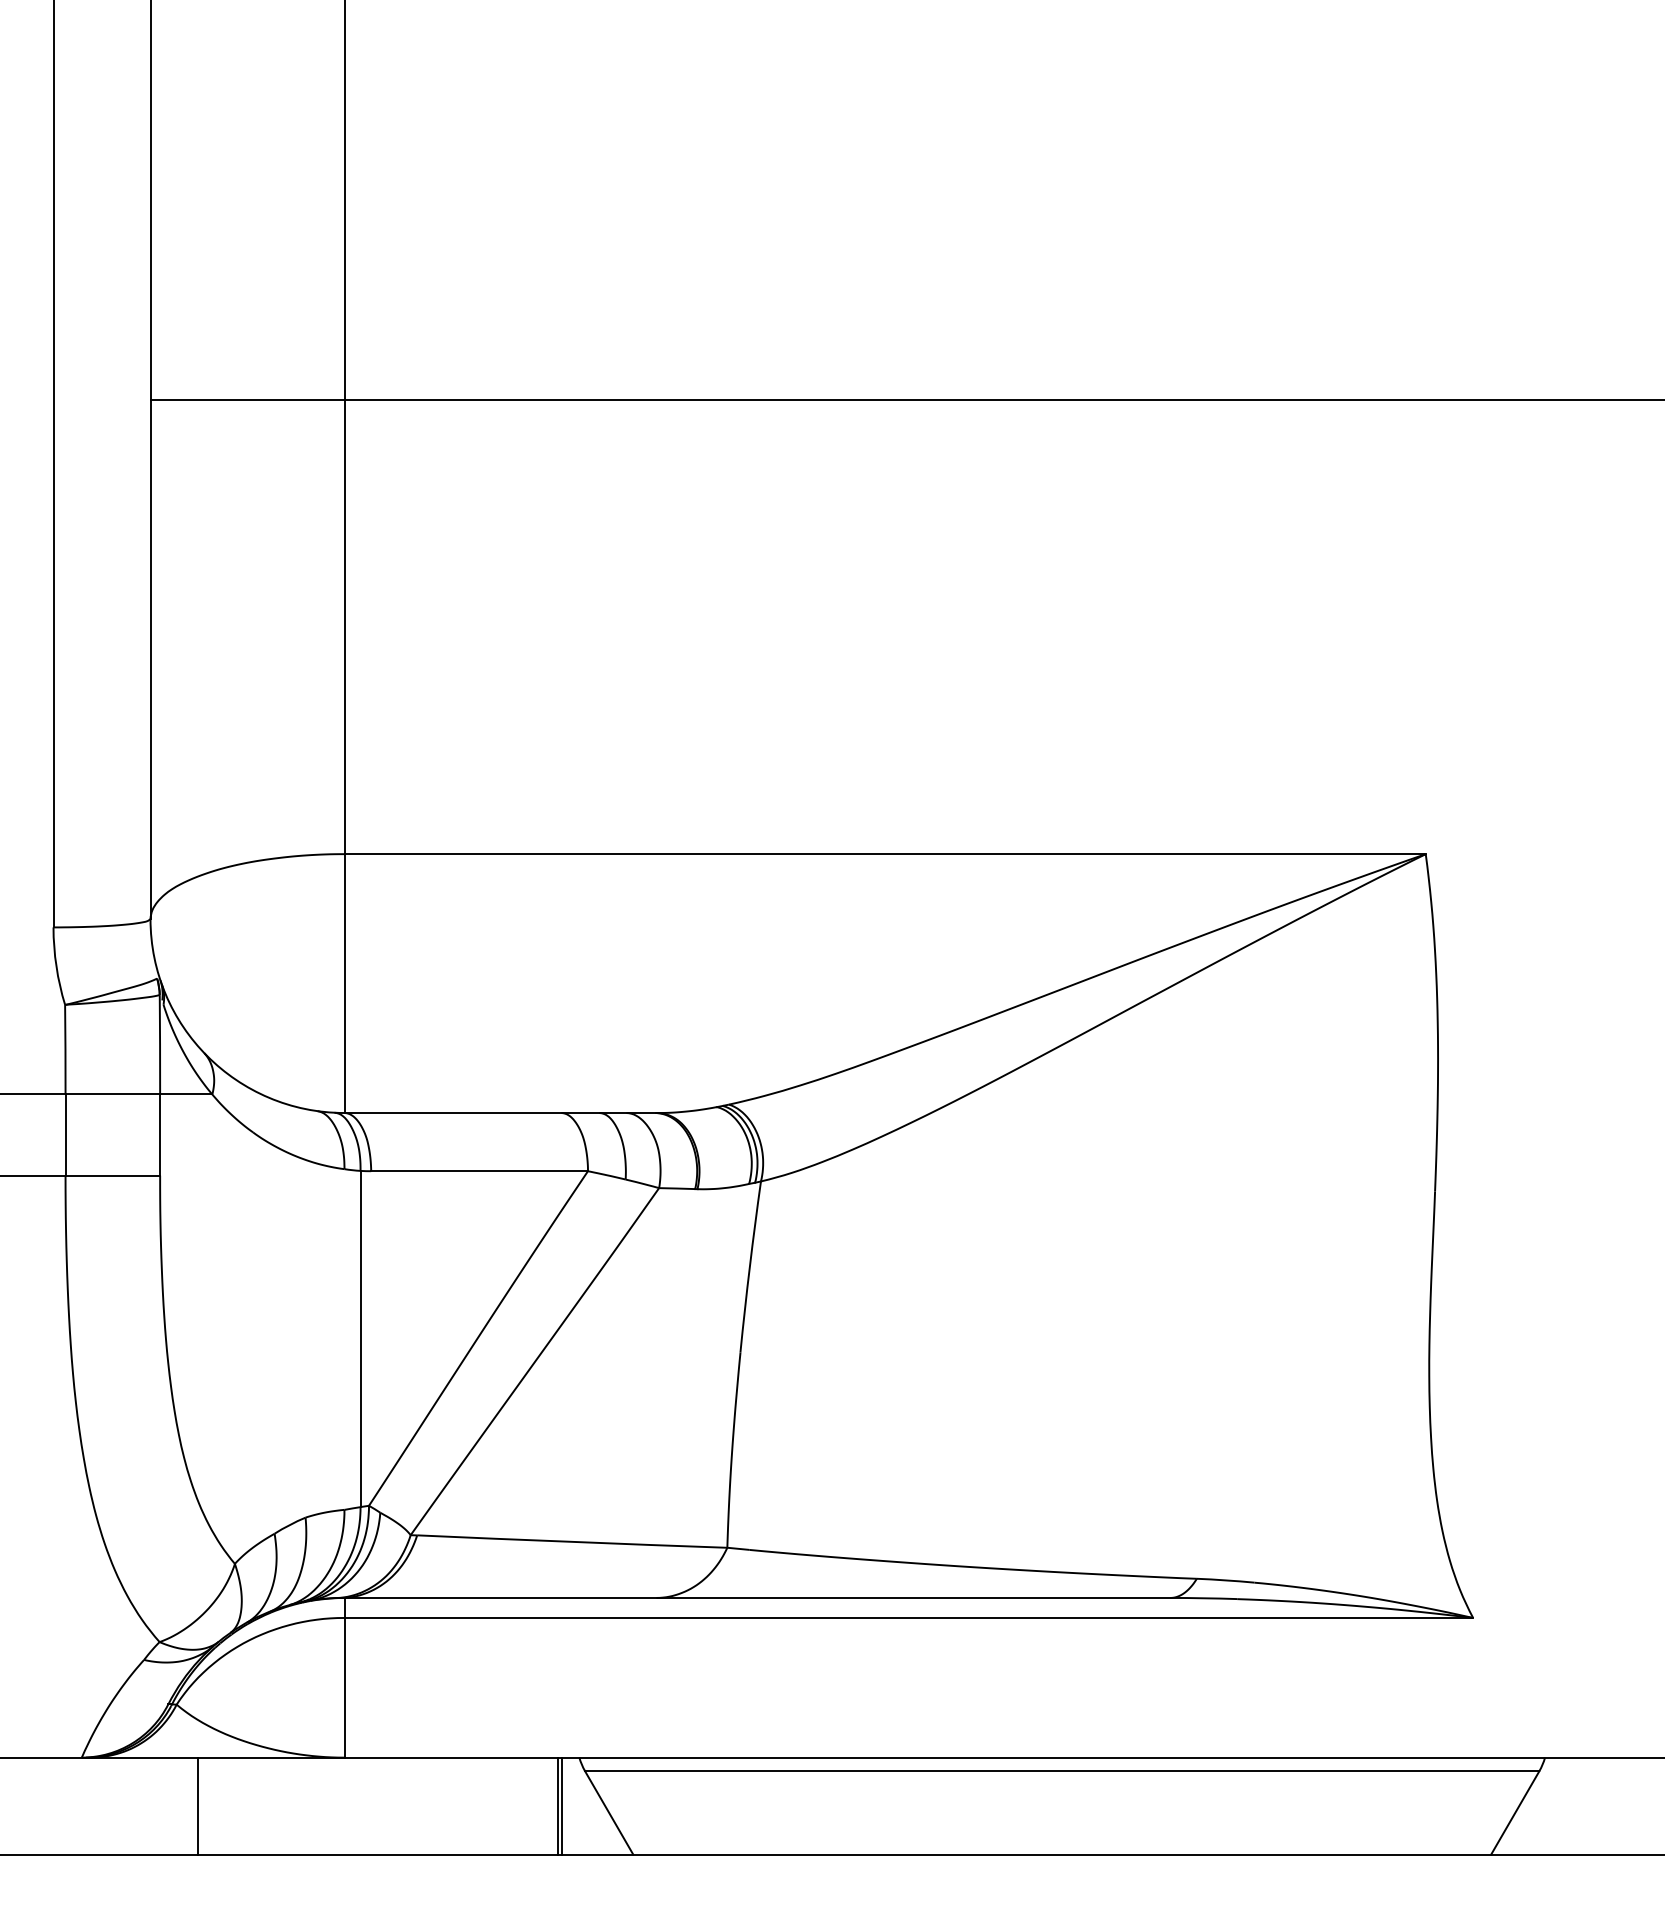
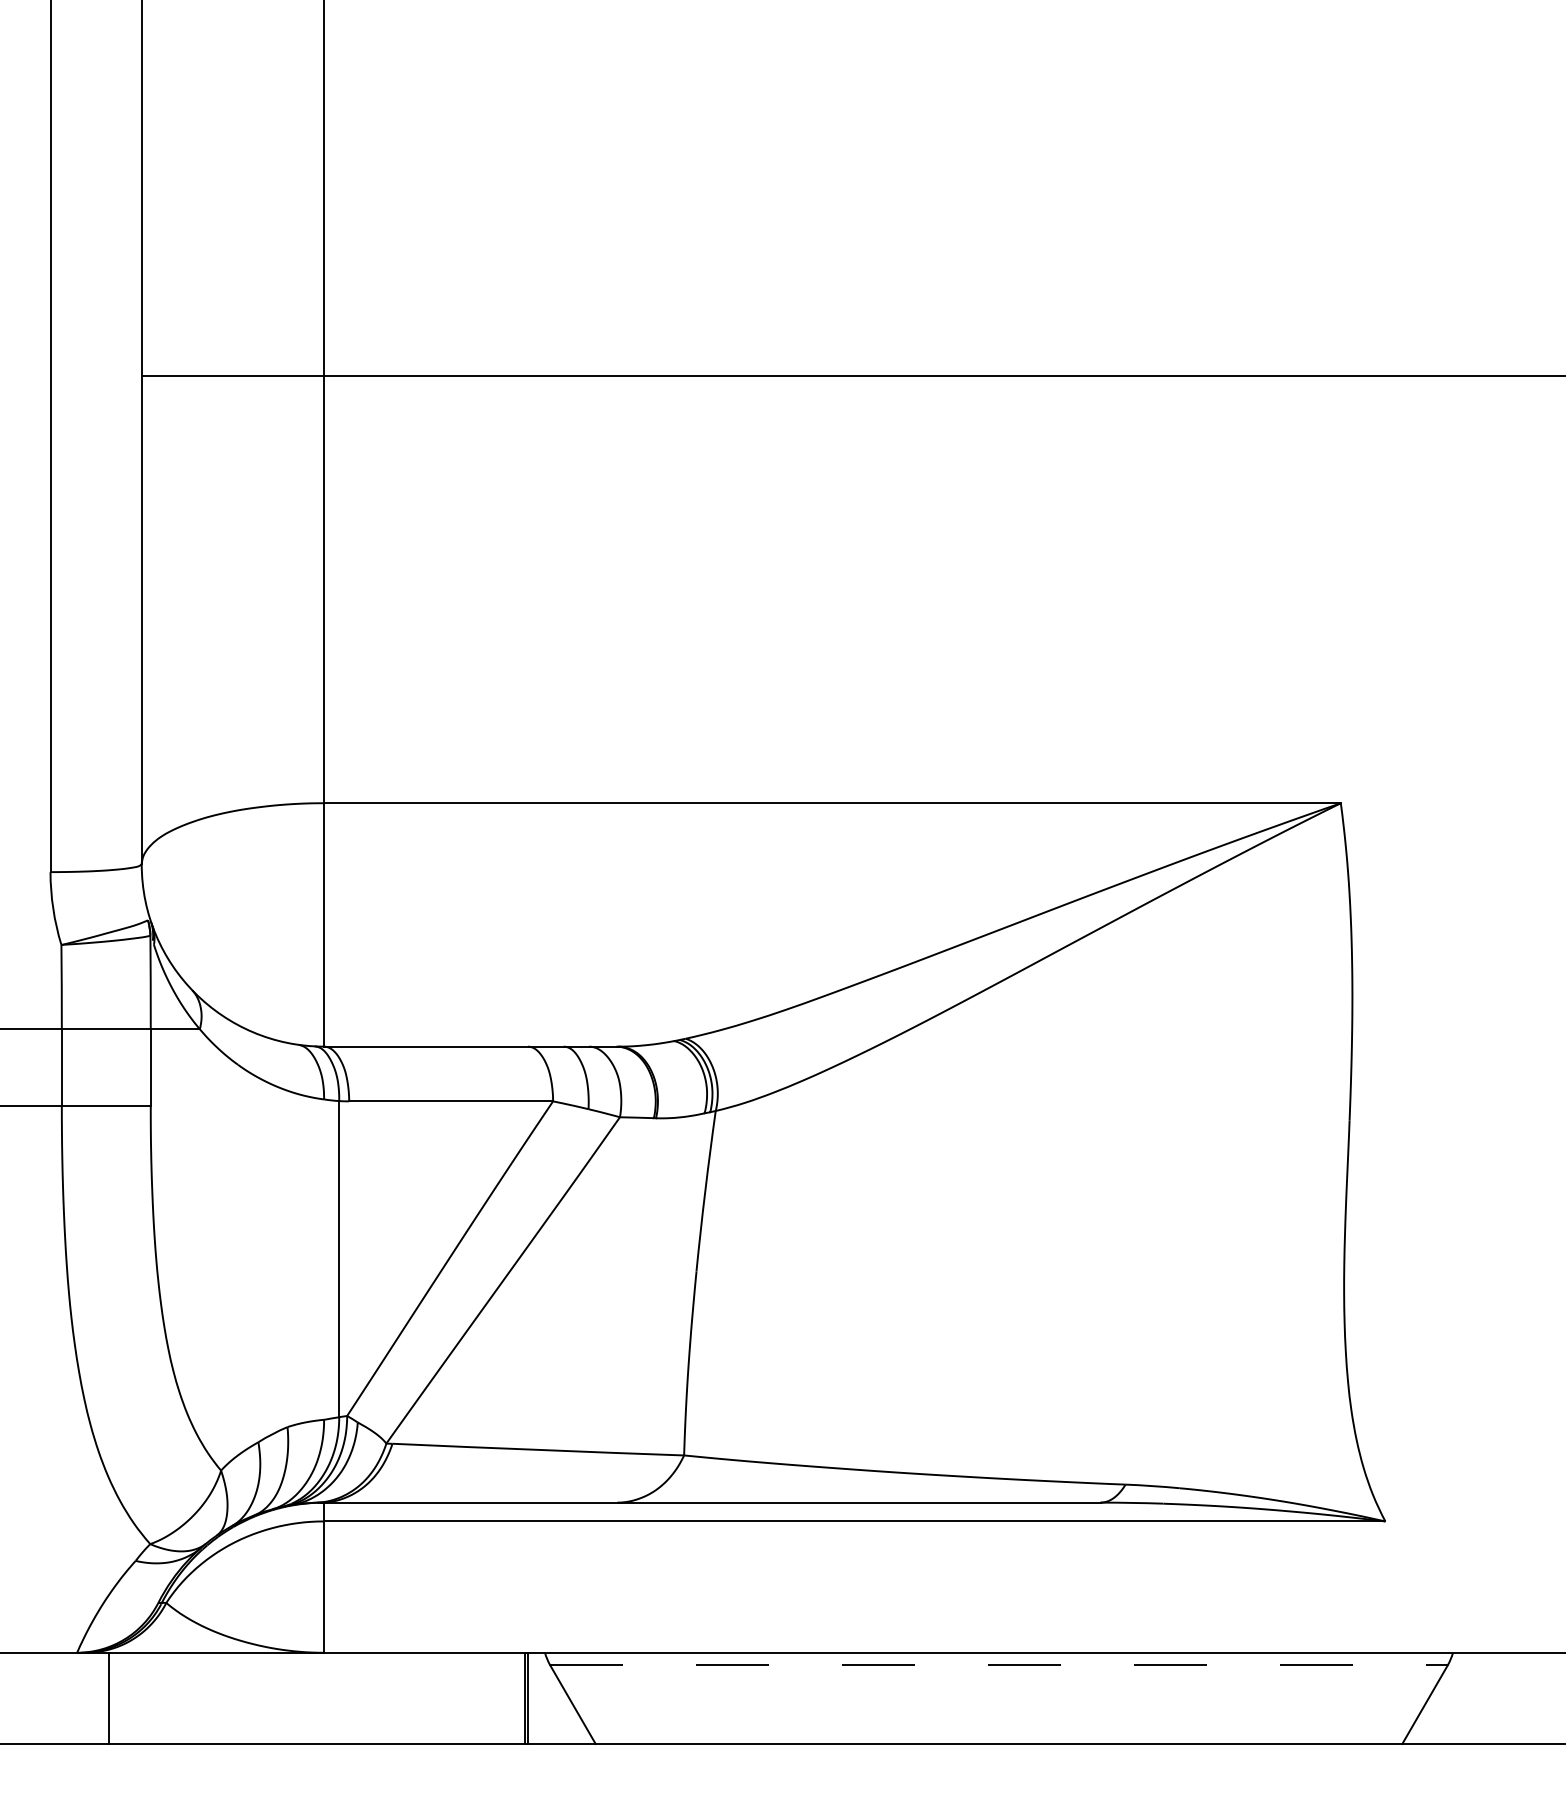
line: (1062, 1771) -> (999, 1665), solid -> dashed
line: (198, 1805) -> (108, 1697), moved

